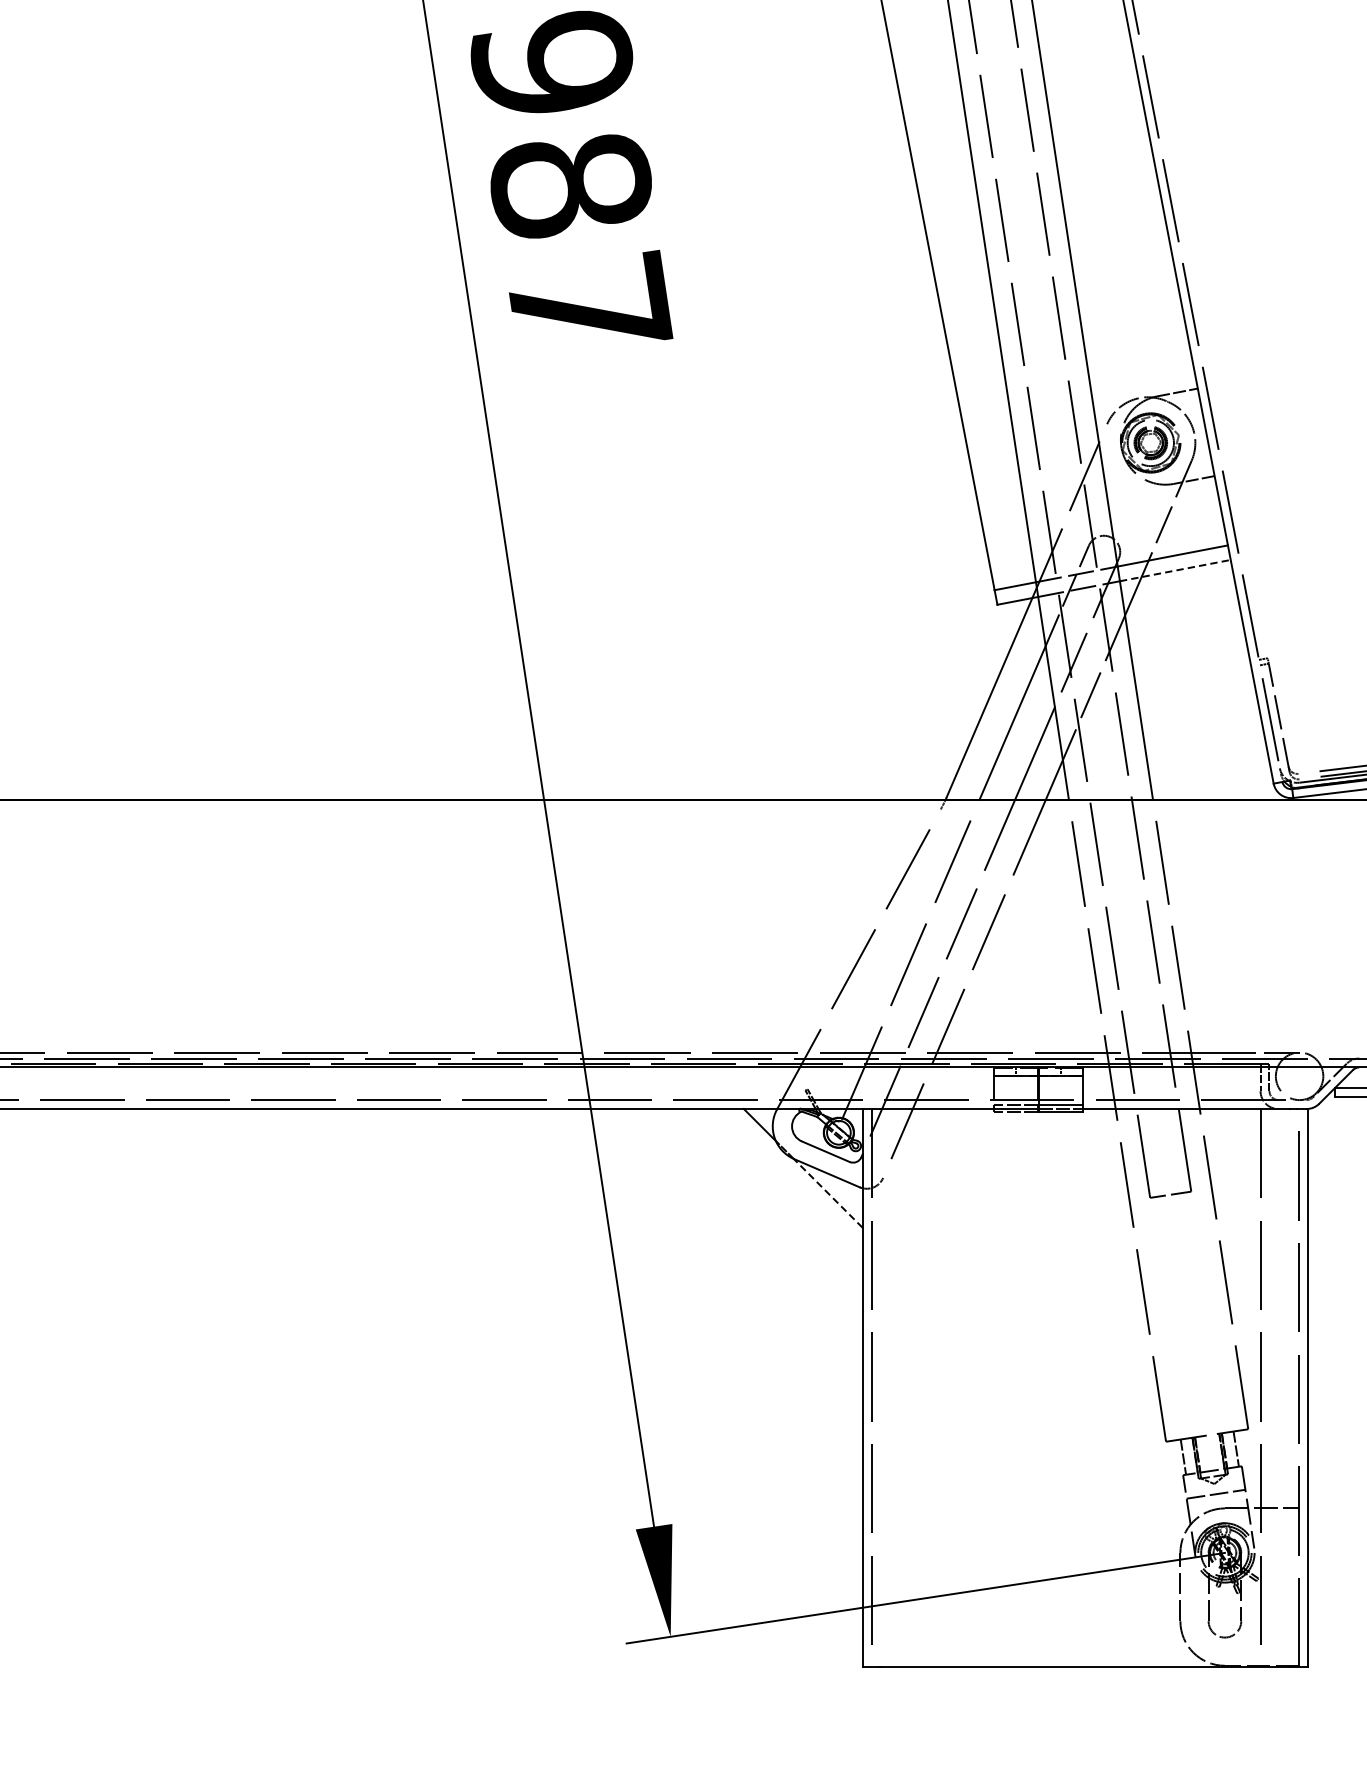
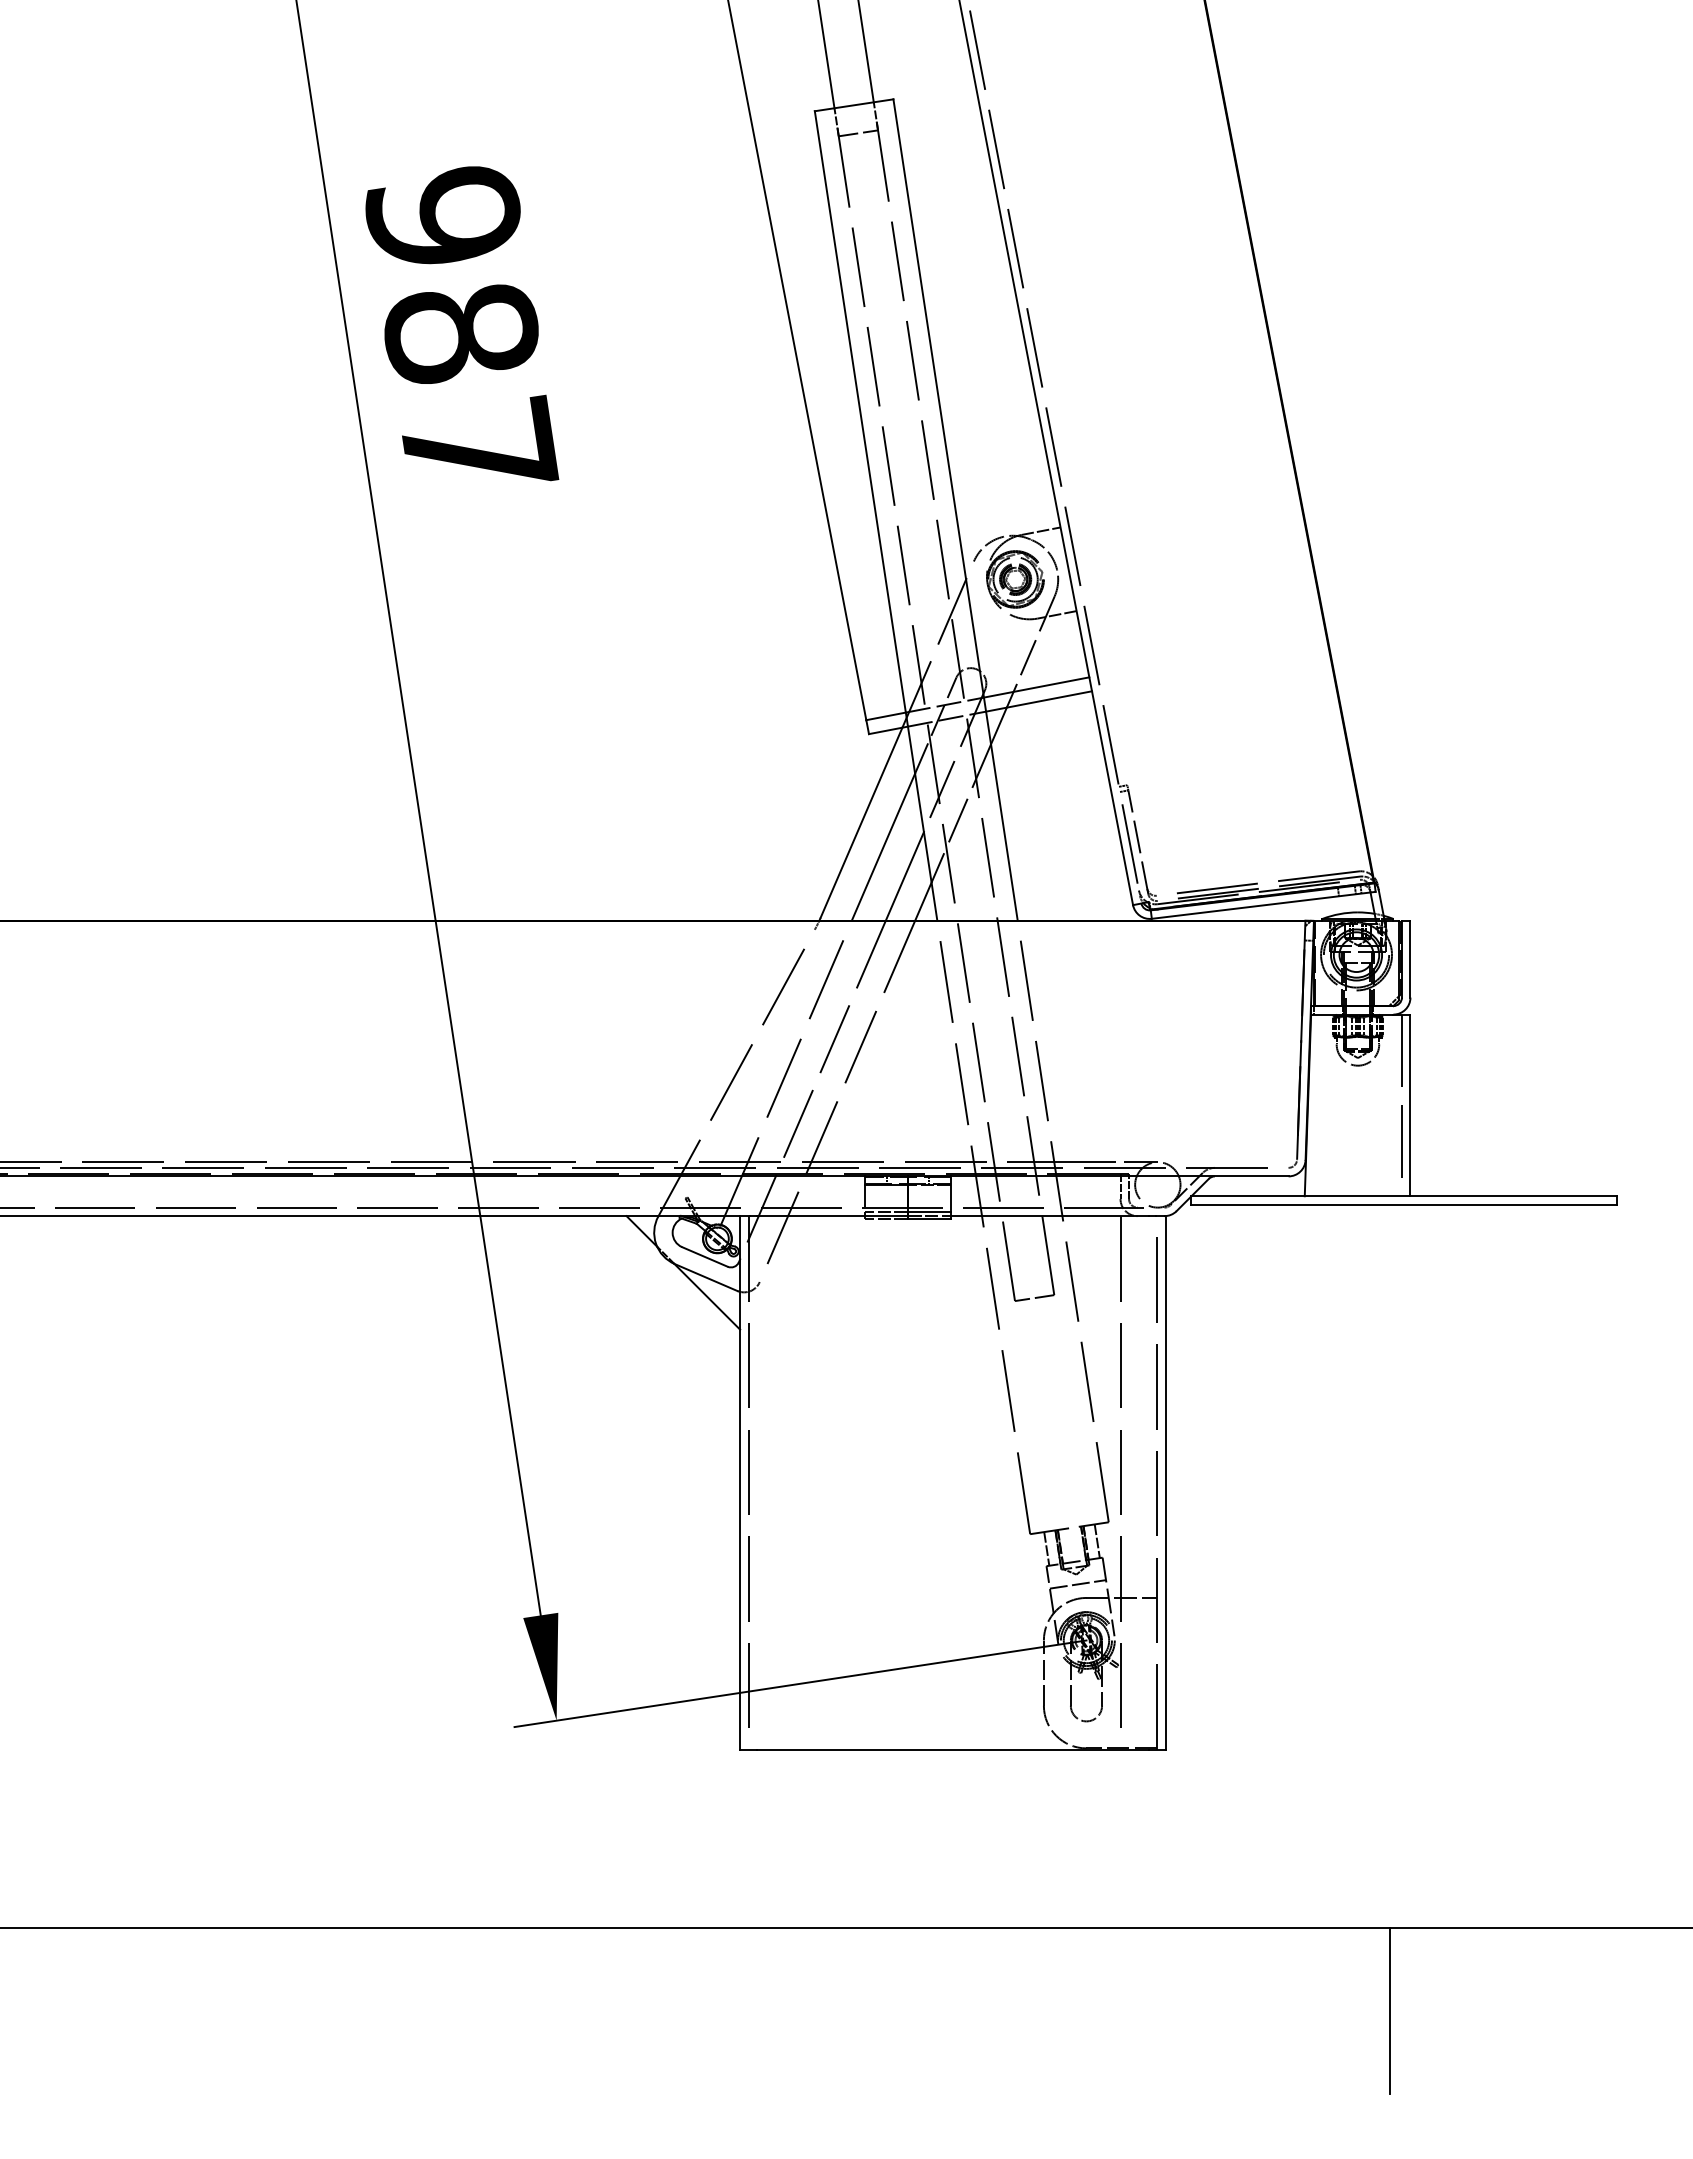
line: (1175, 570) -> (1039, 701), dashed -> solid
line: (828, 1193) -> (707, 1296), dashed -> solid

